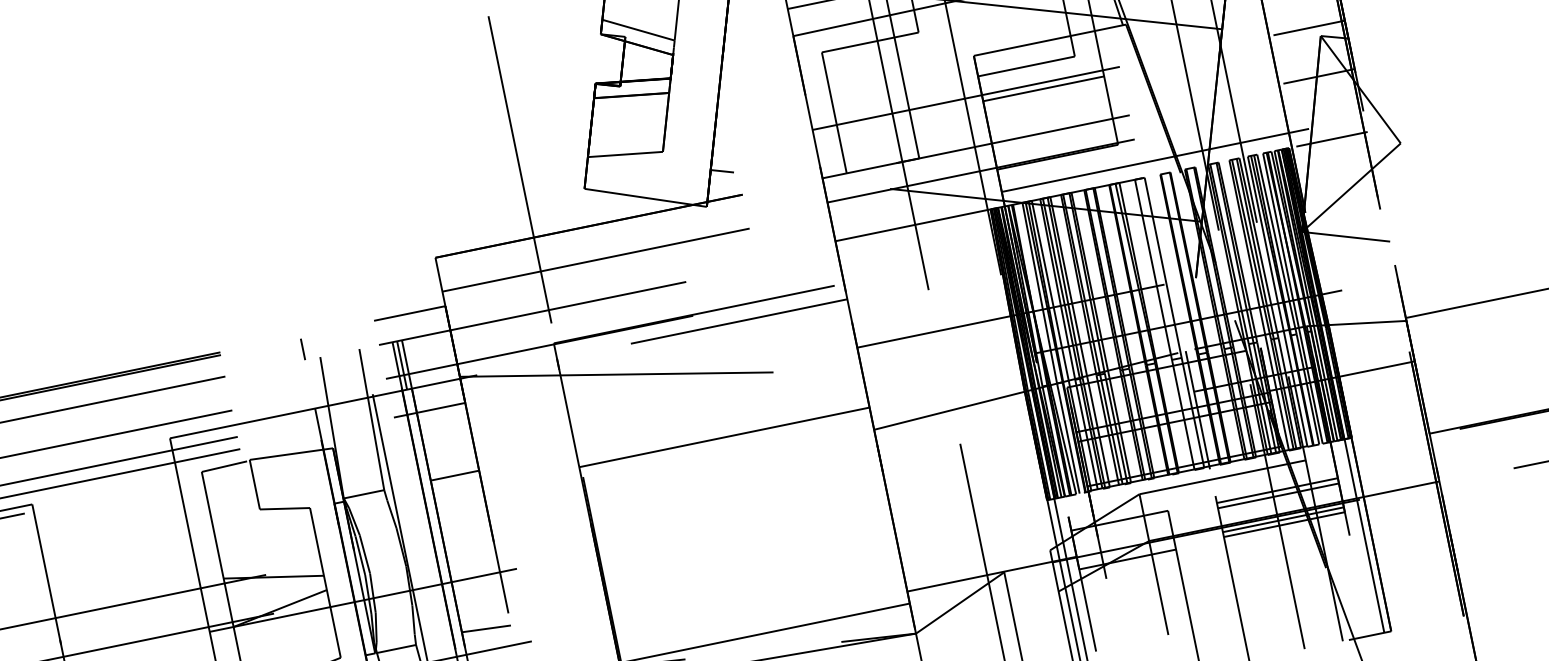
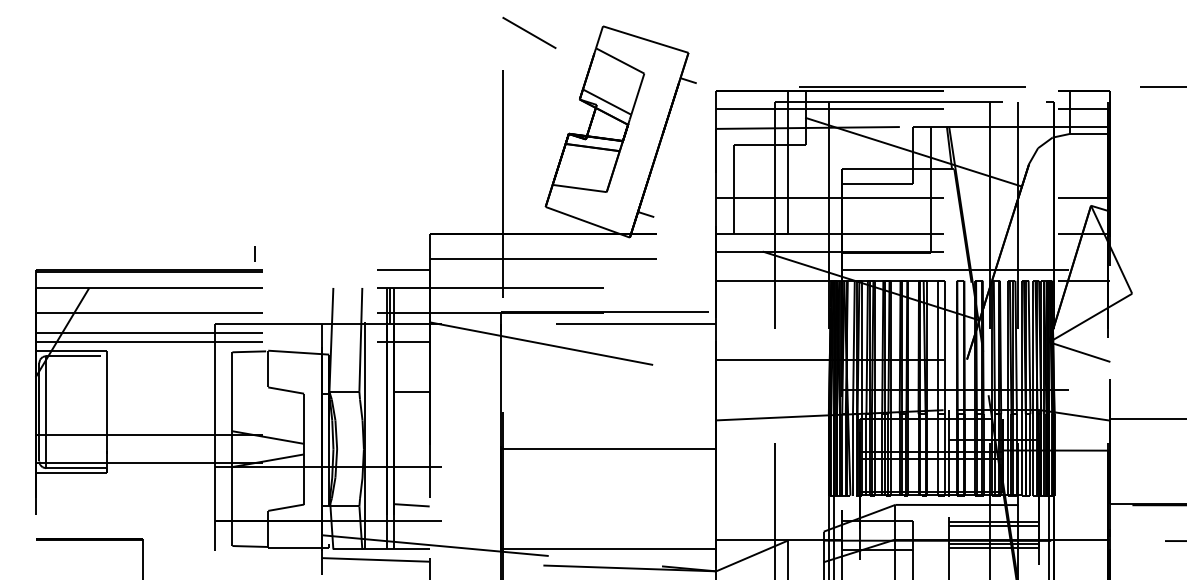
line: (1043, 88) -> (886, 202), removed
line: (301, 348) -> (254, 253), moved
line: (723, 436) -> (608, 448), moved

